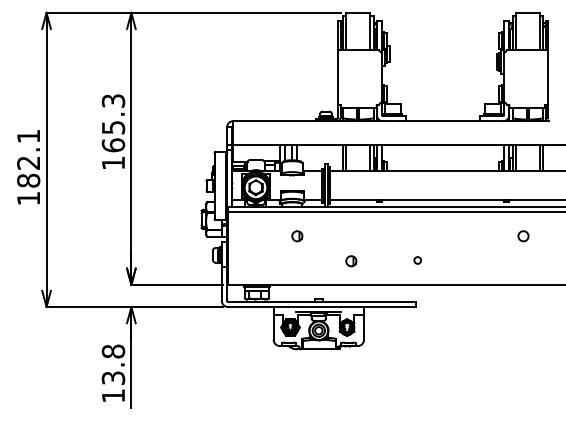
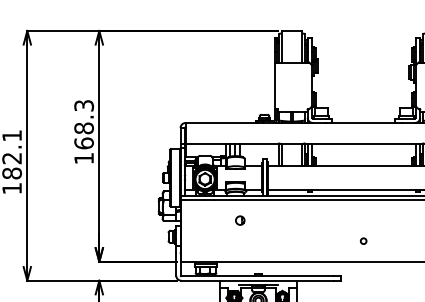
text: (113, 127) -> (84, 128), 165.3 -> 168.3
circle: (417, 260) -> (363, 241), moved
part: (351, 261) -> (286, 242), removed

